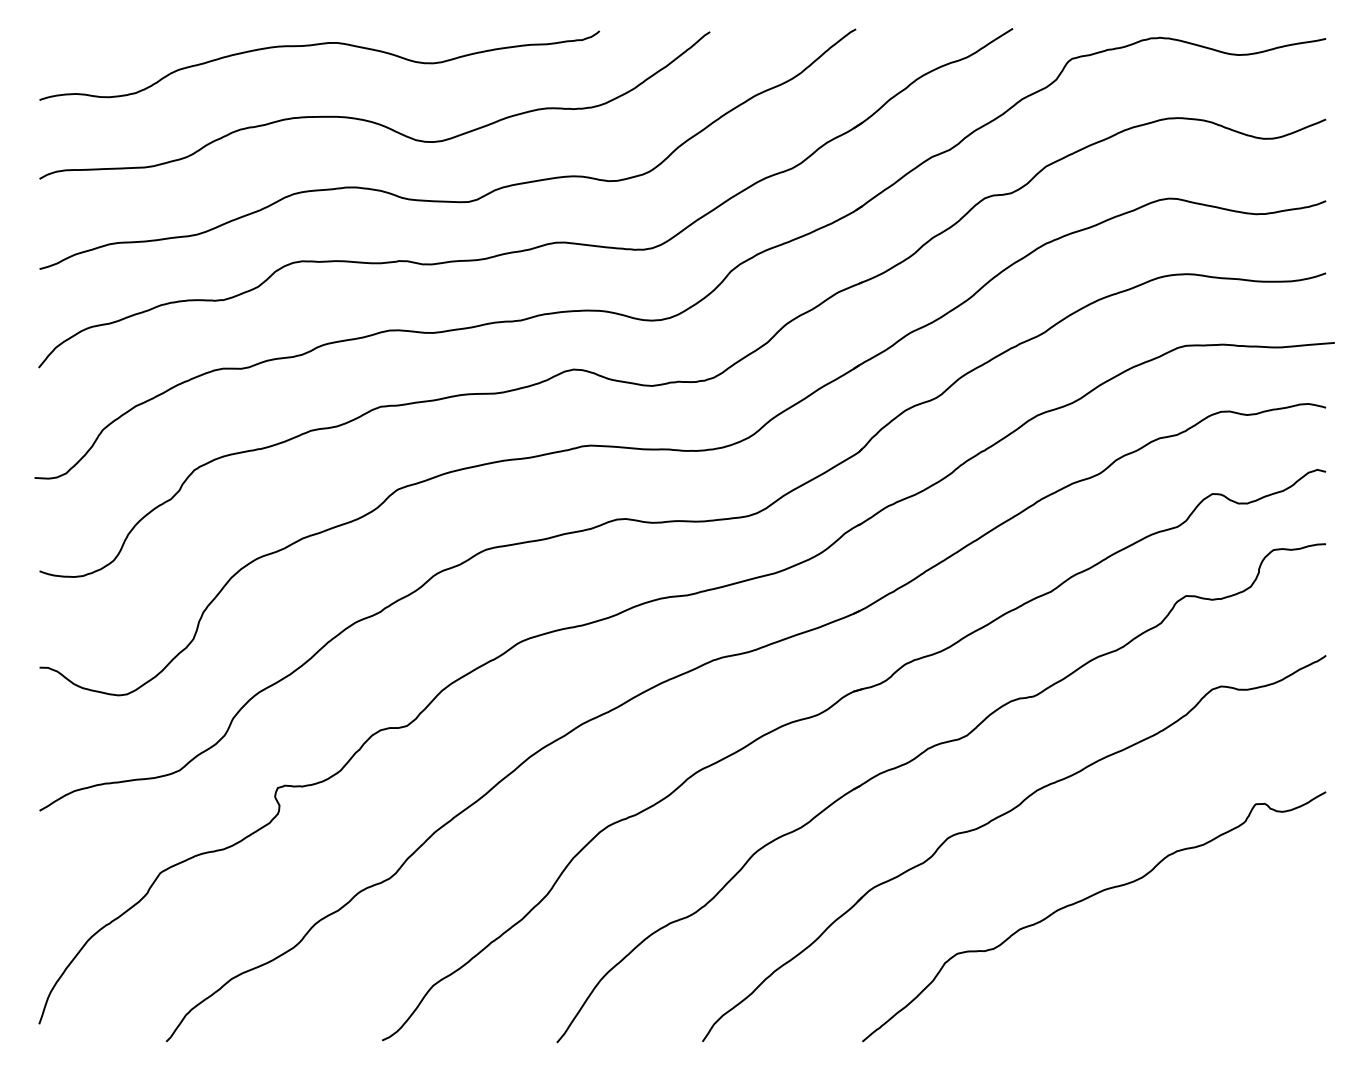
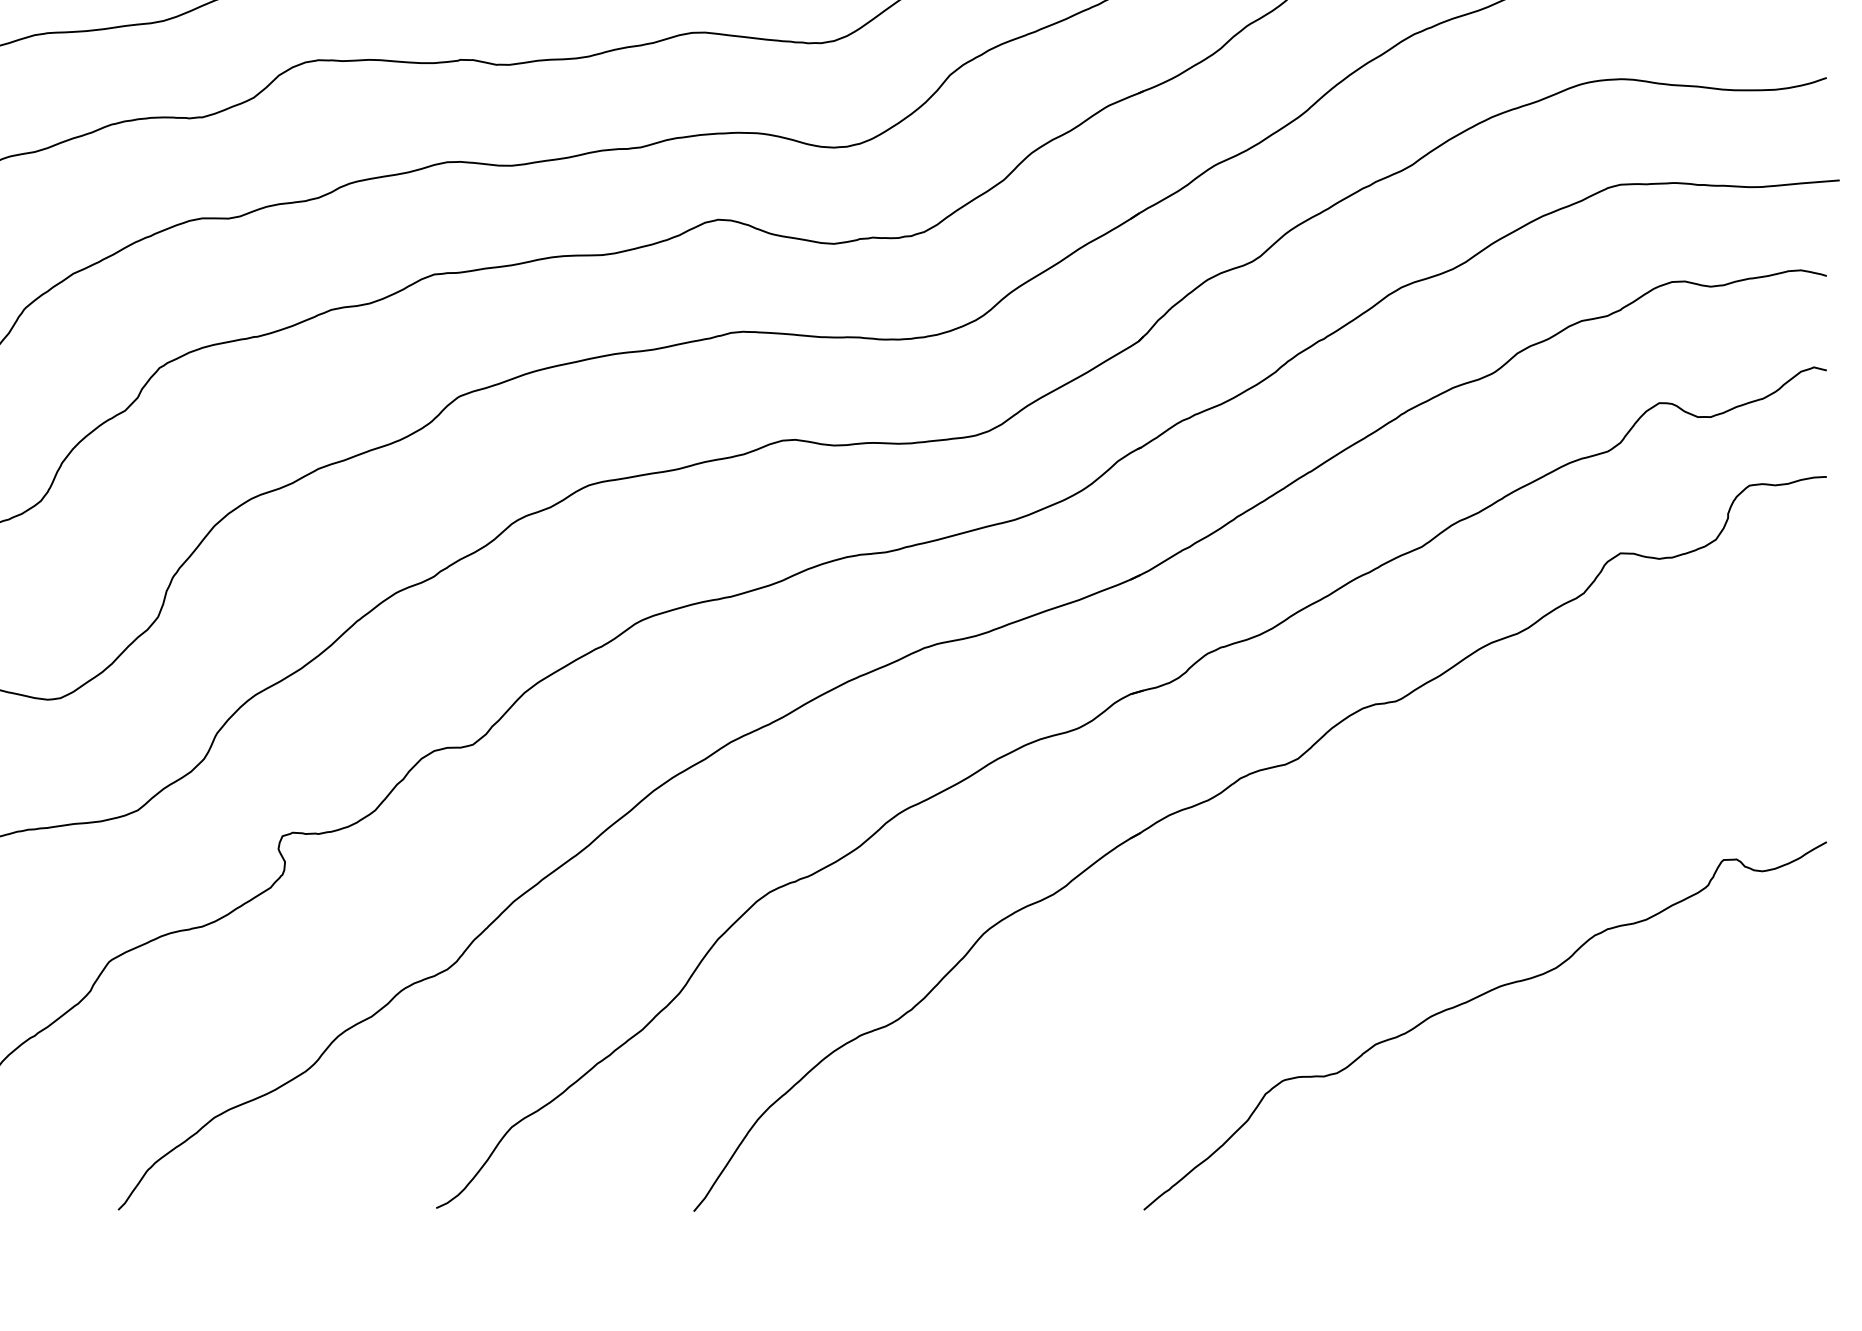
part: (996, 819) -> (1341, 882), removed

